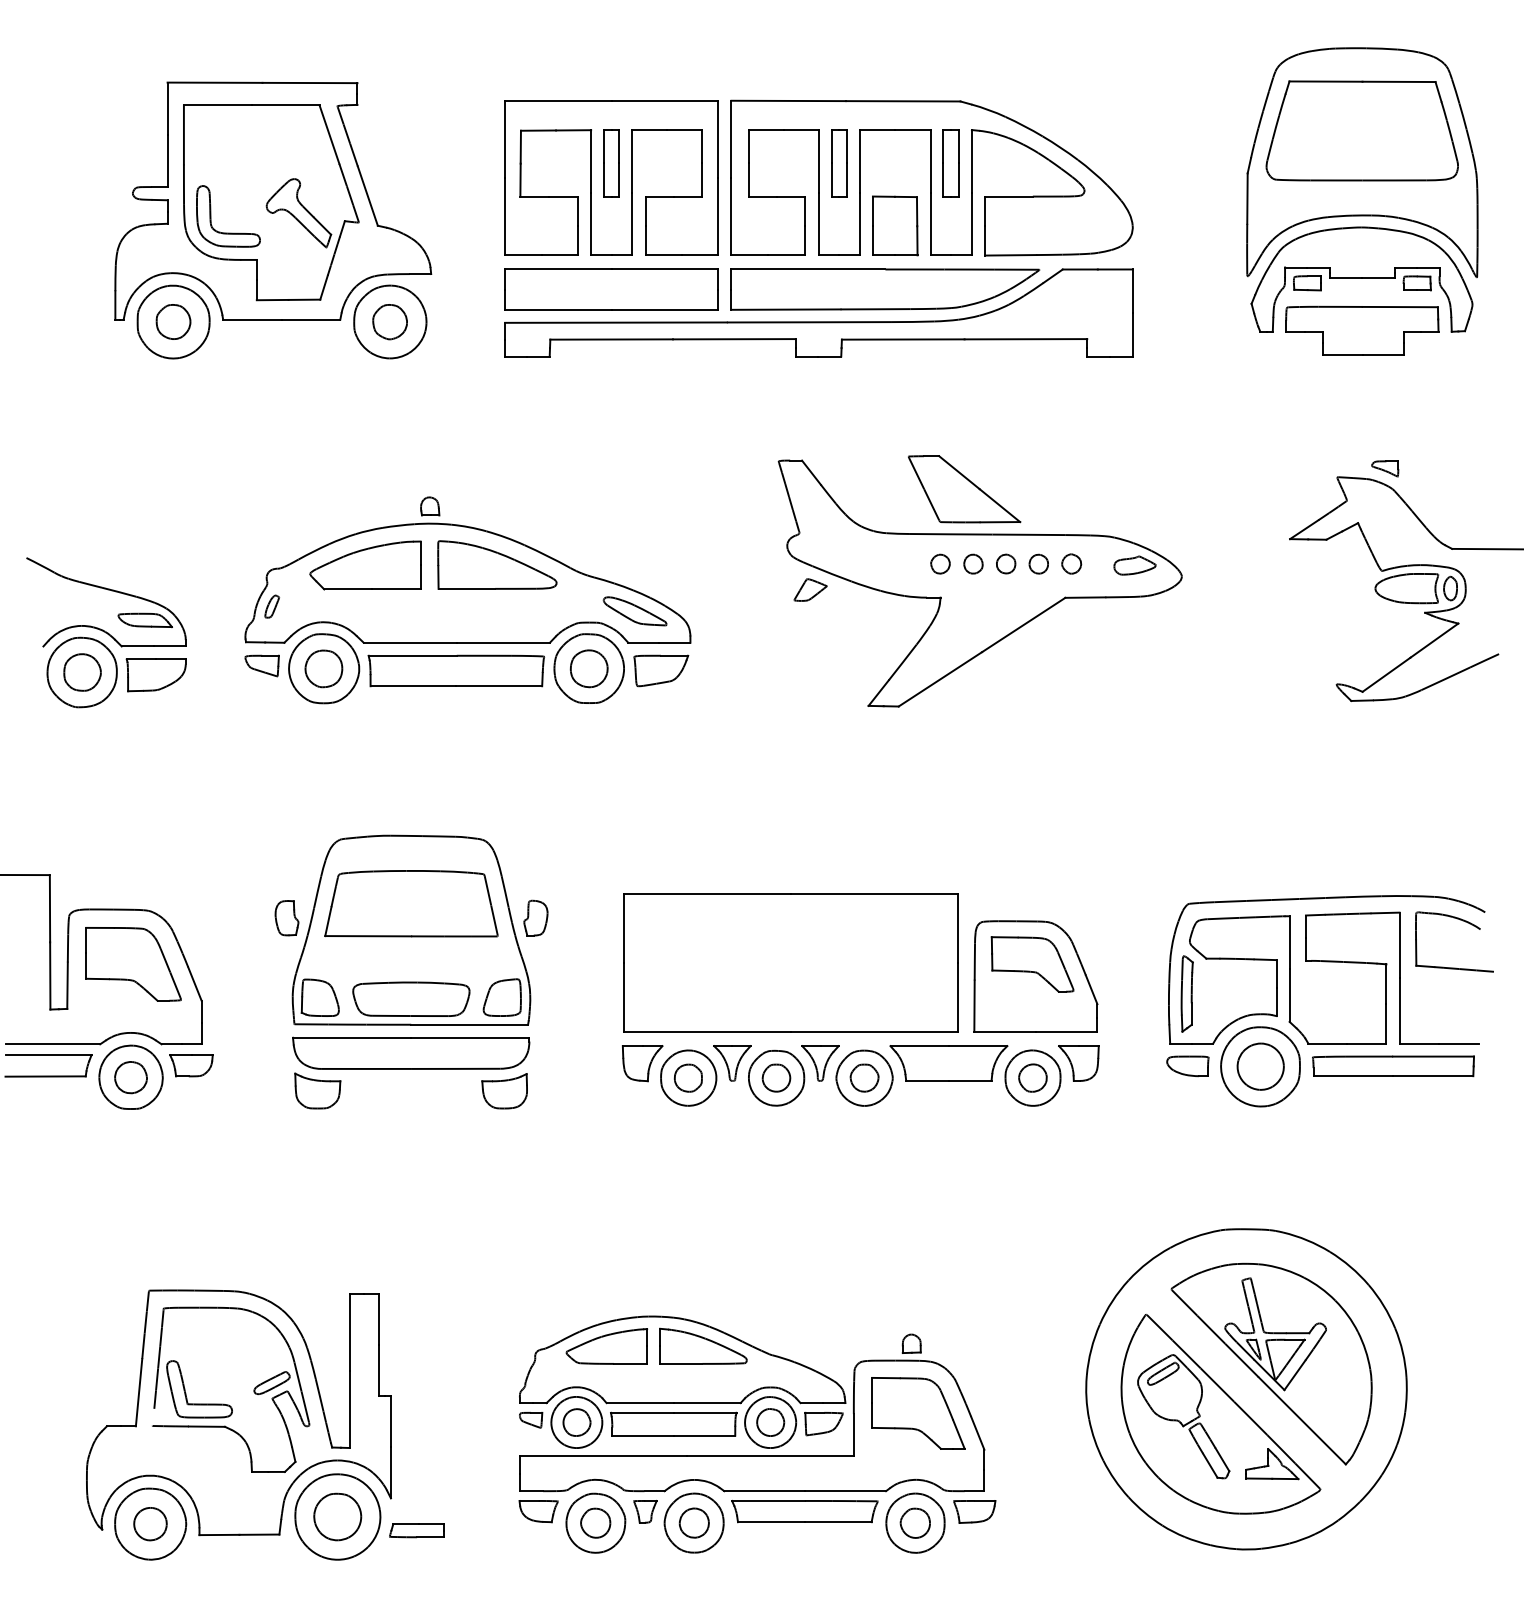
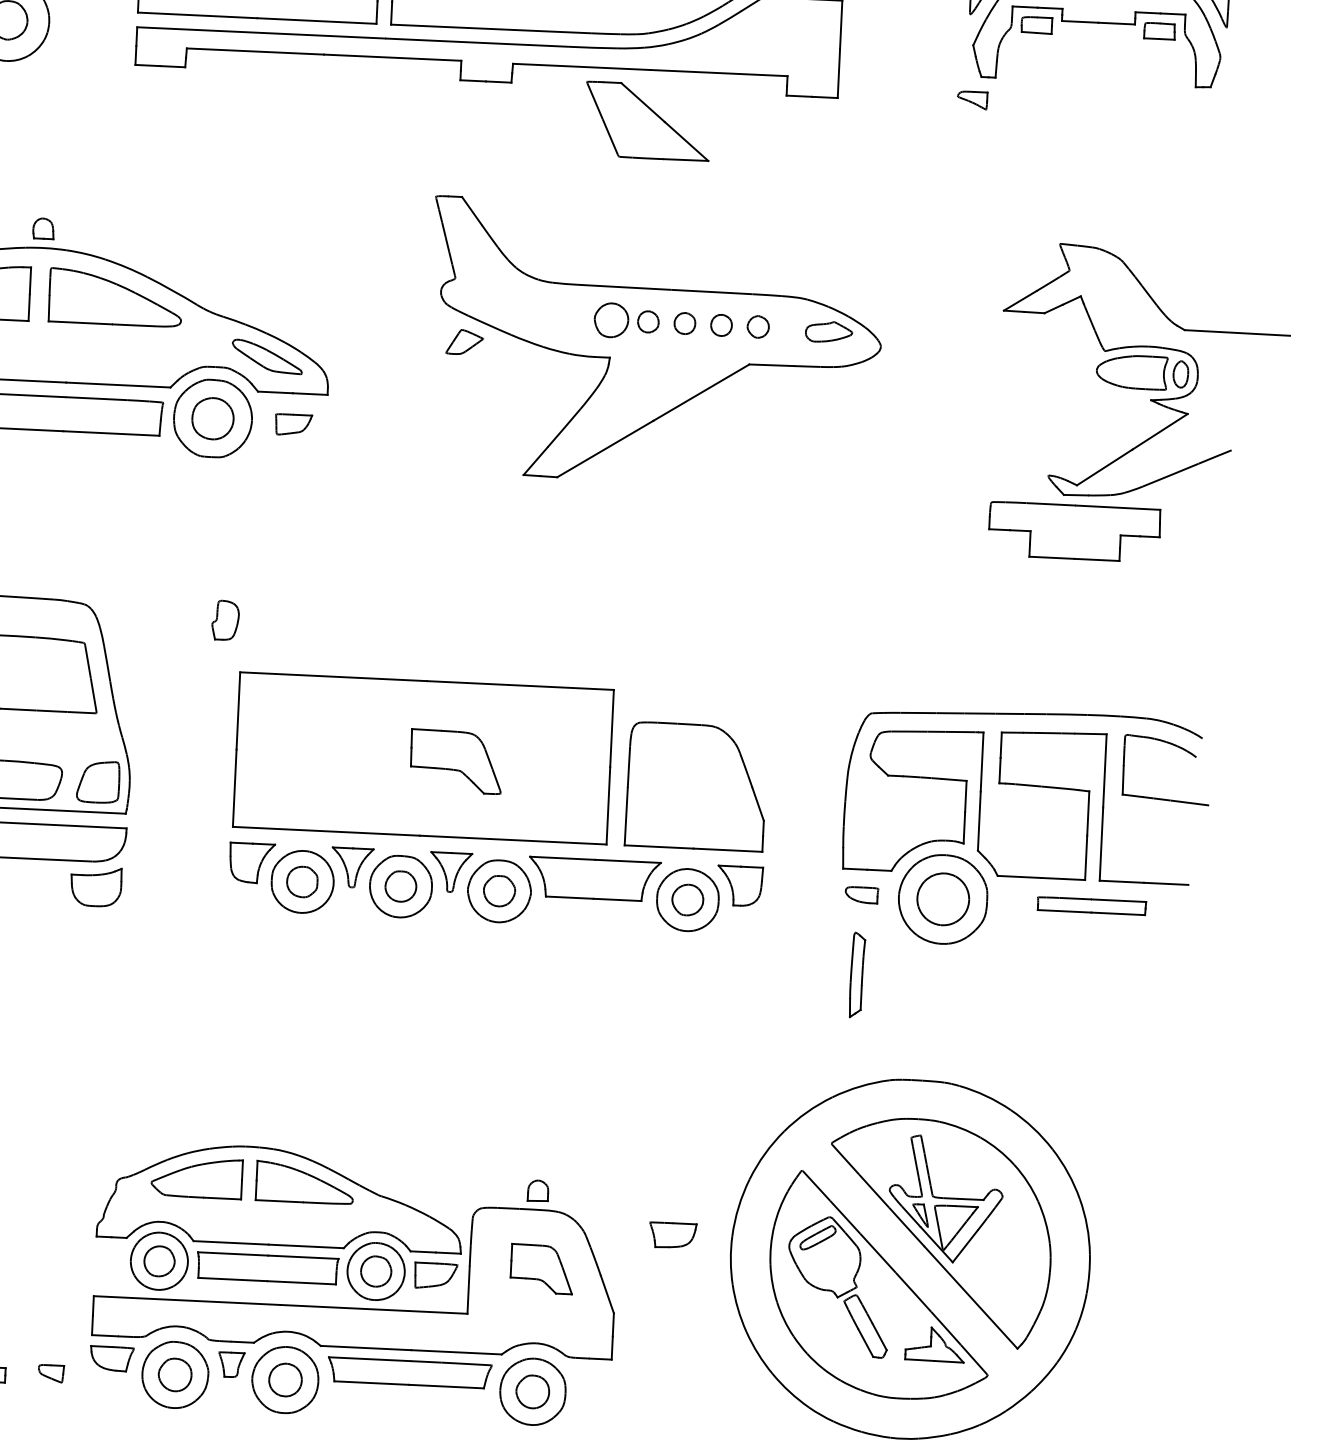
part: (1362, 330) -> (1074, 531), moved
part: (1385, 468) -> (972, 99), moved
part: (964, 489) -> (647, 121), moved
part: (940, 563) -> (611, 319), size x1.6
part: (661, 670) -> (293, 424), size x0.6
part: (535, 917) -> (225, 619), moved
part: (1032, 964) -> (456, 761), moved
part: (1186, 993) -> (856, 974), moved
part: (1187, 1066) -> (861, 895), size x0.7
part: (1393, 1066) -> (1091, 906), size x0.6
part: (918, 1413) -> (542, 1269), size x0.6
part: (531, 1420) -> (51, 1373), moved
part: (974, 1511) -> (672, 1235), moved

